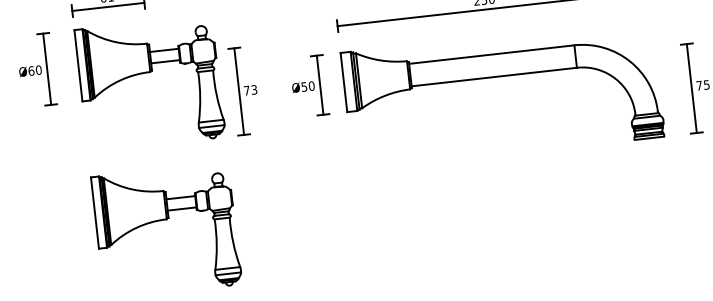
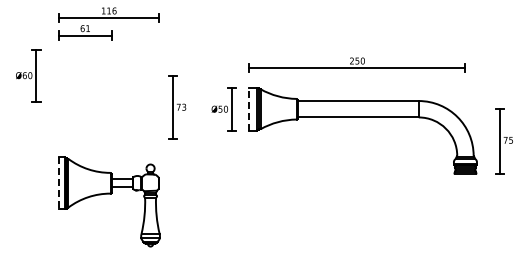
part: (148, 72) -> (109, 86), removed
line: (344, 82) -> (249, 109), solid -> dashed
line: (95, 213) -> (59, 183), solid -> dashed

